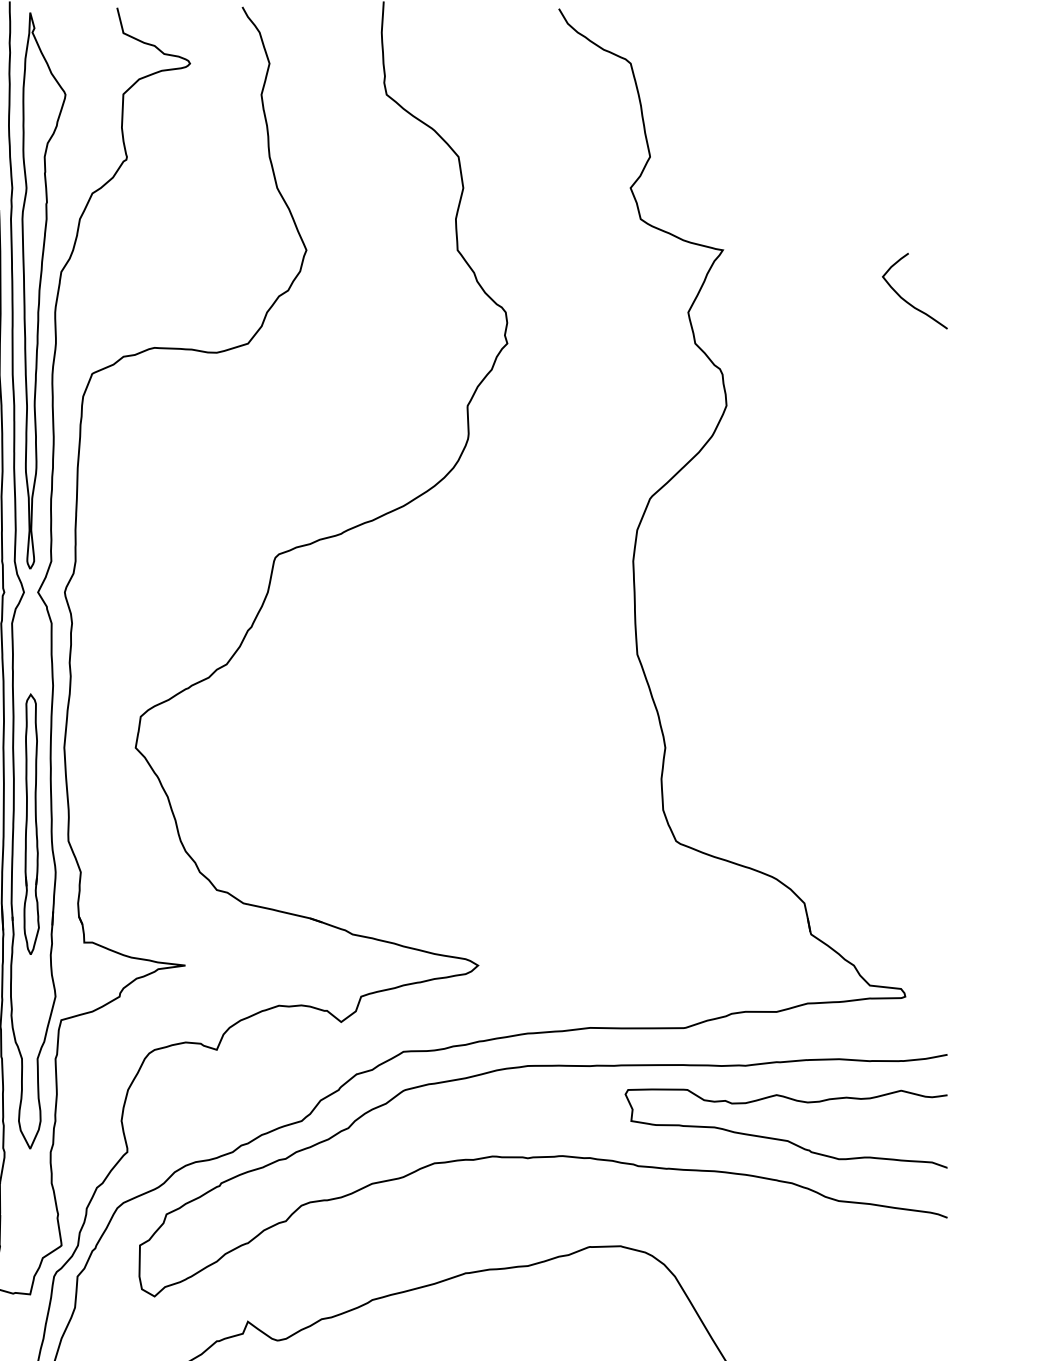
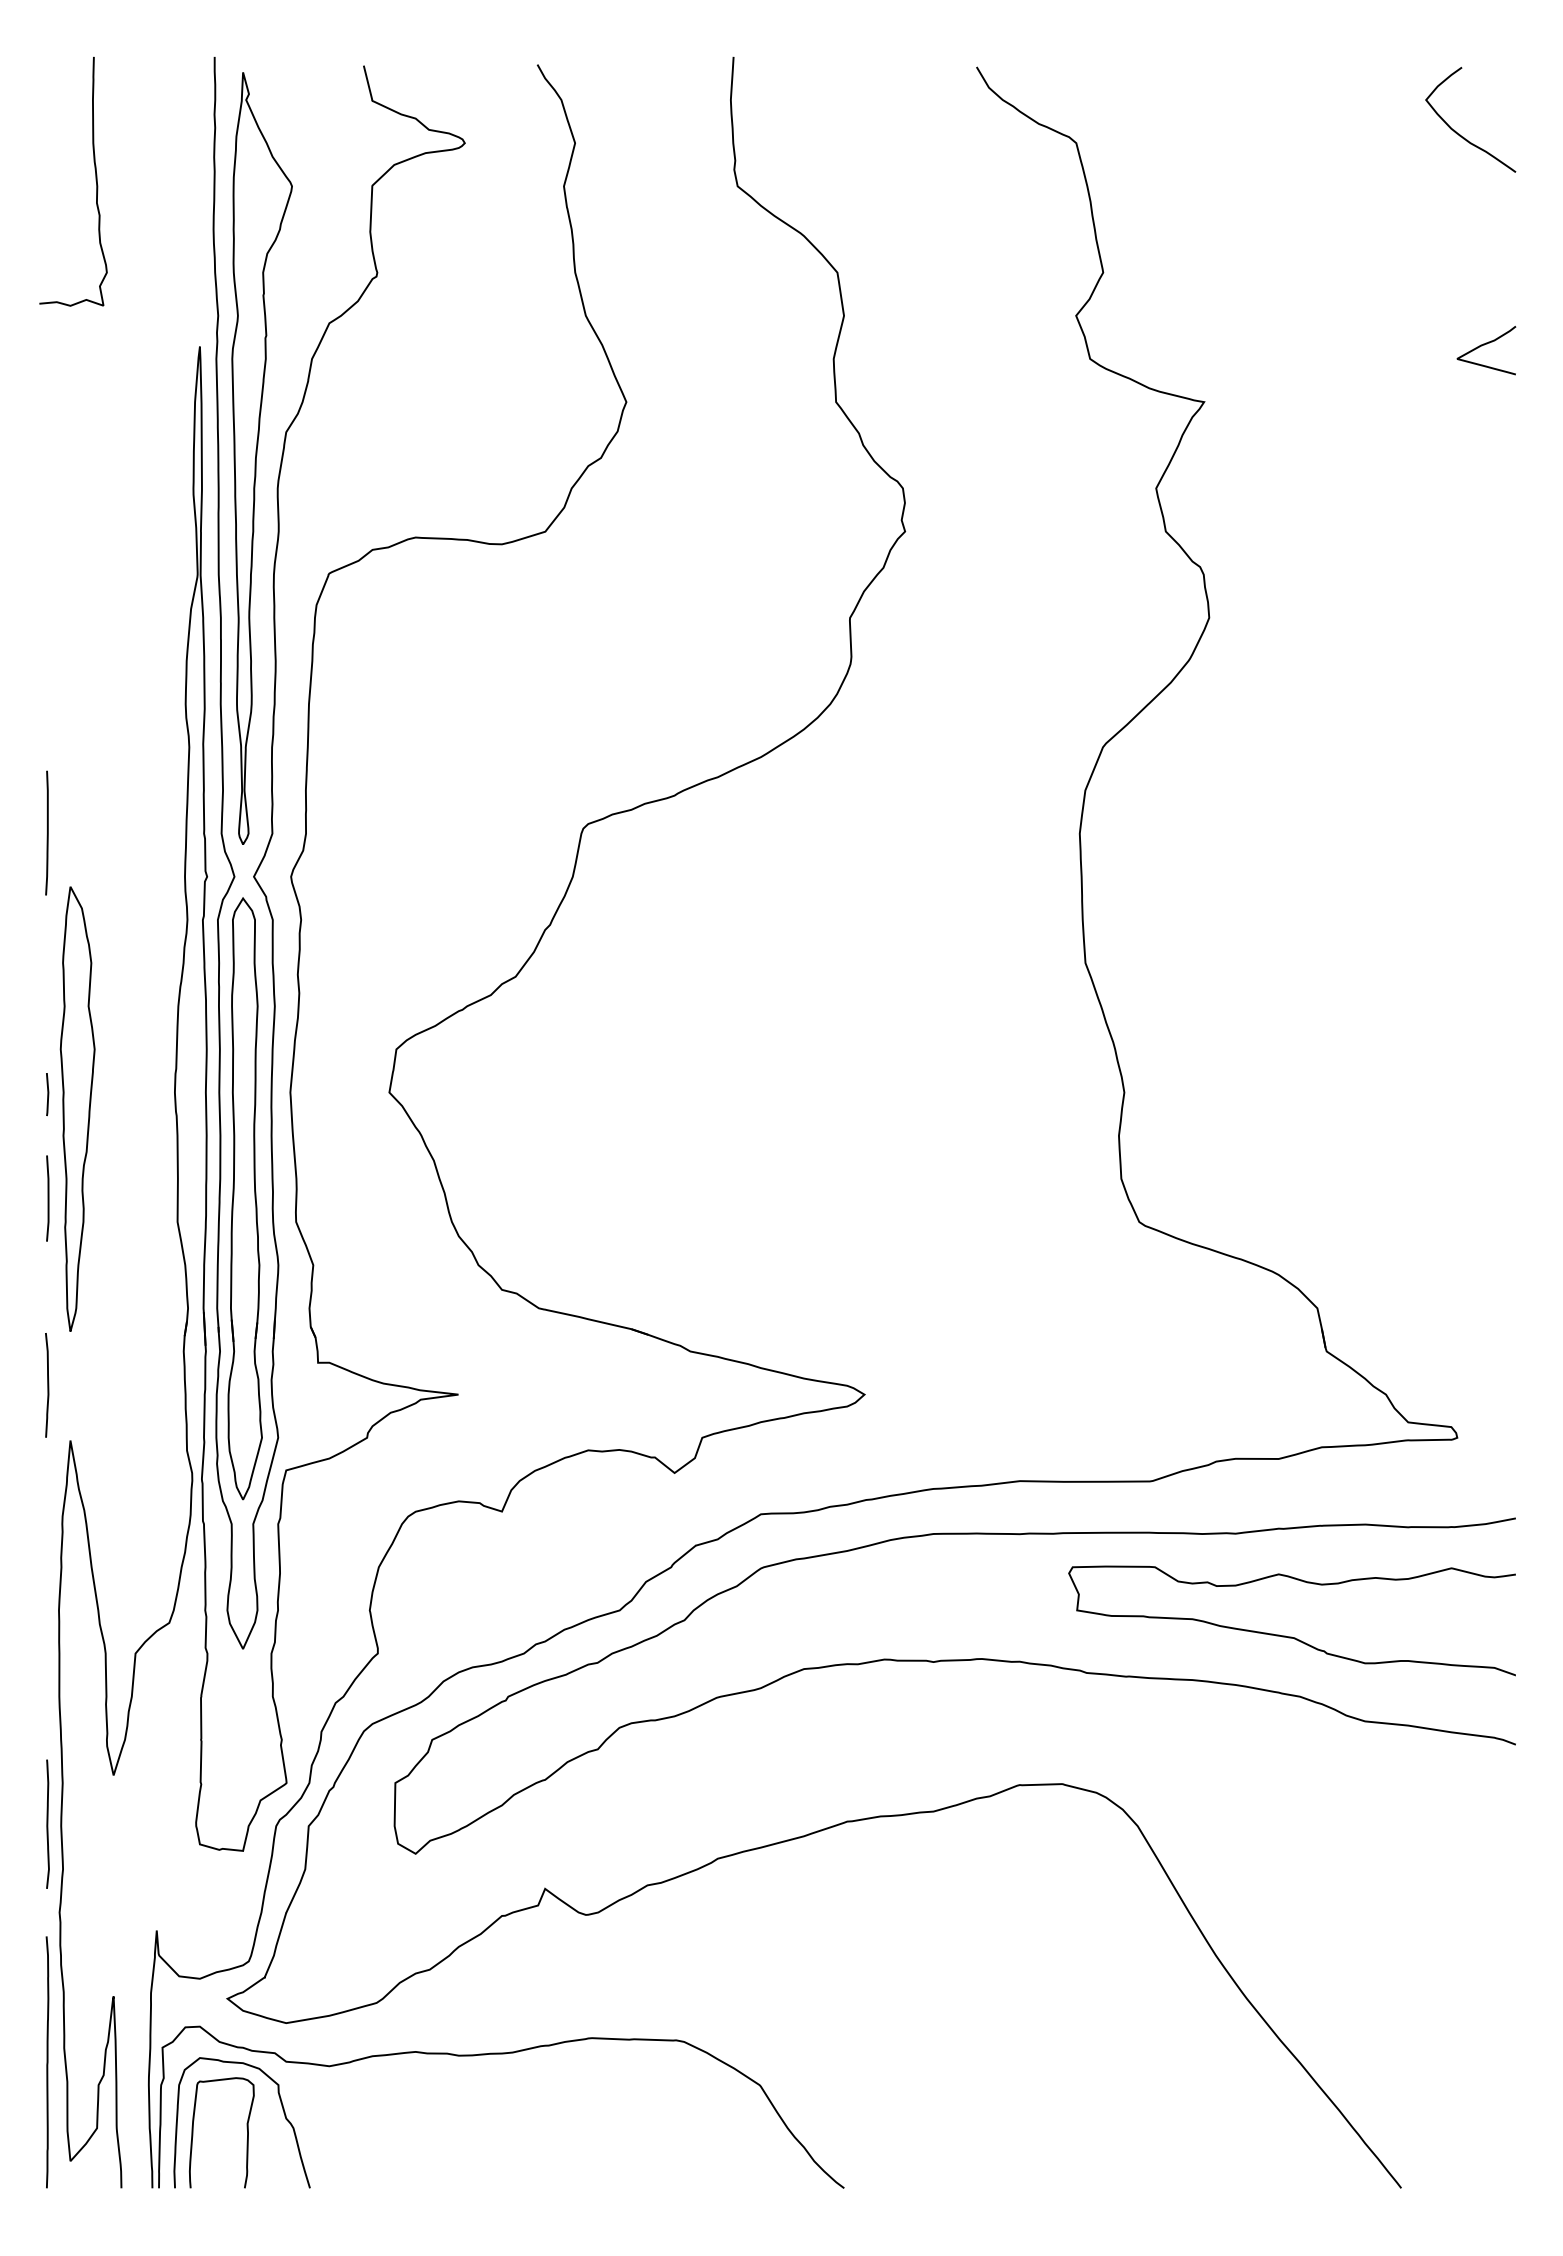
curve: (924, 209) -> (1484, 345), added
curve: (906, 300) -> (1459, 133), moved
part: (31, 824) -> (244, 1198), size x1.67

